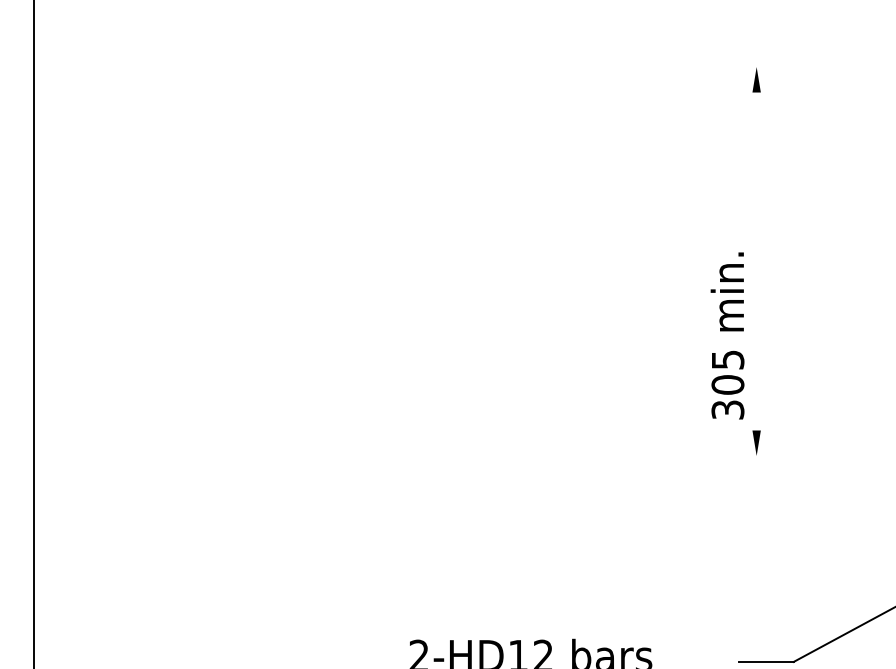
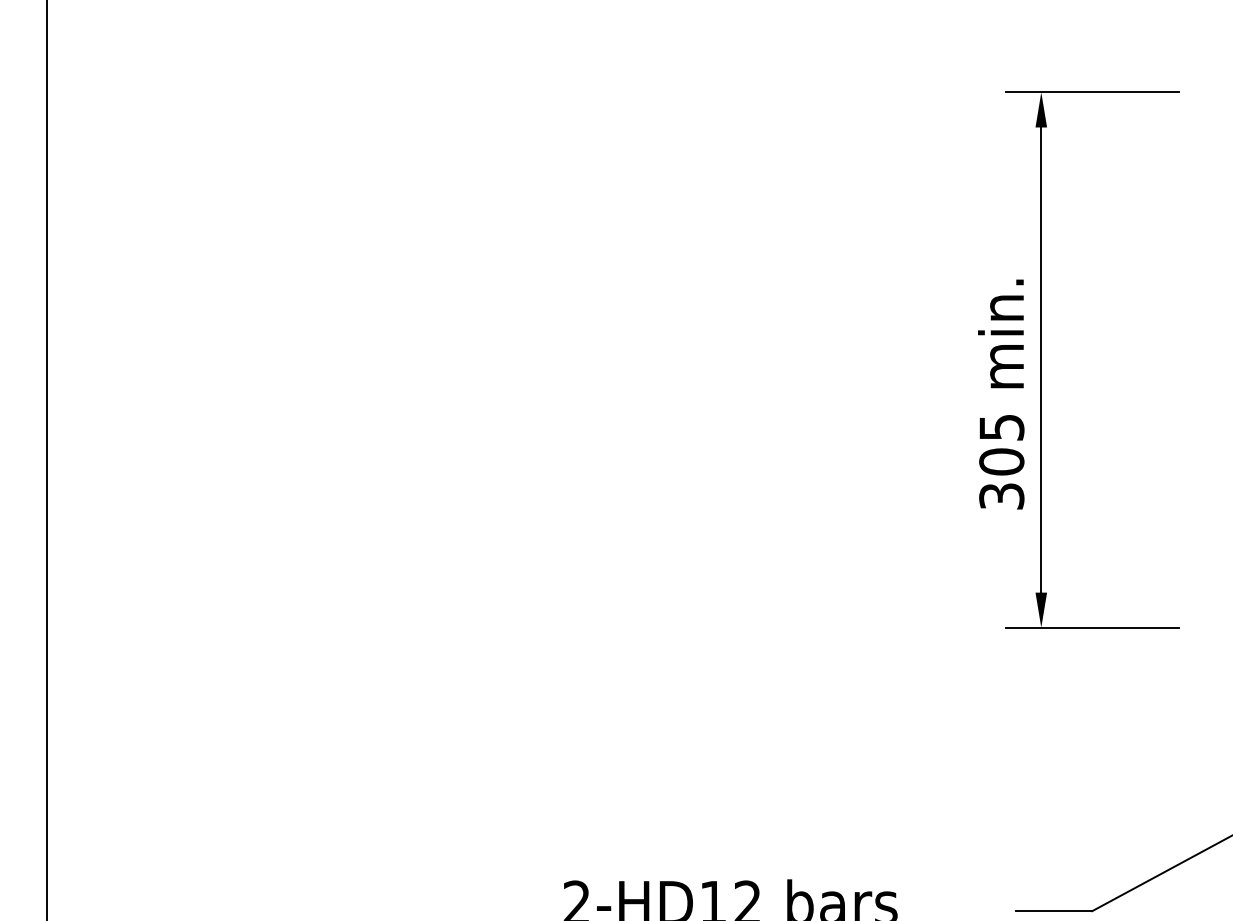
line: (793, 67) -> (1092, 92), added
line: (756, 261) -> (1041, 359), added
text: (727, 335) -> (1001, 394), moved
line: (793, 455) -> (1092, 627), added

